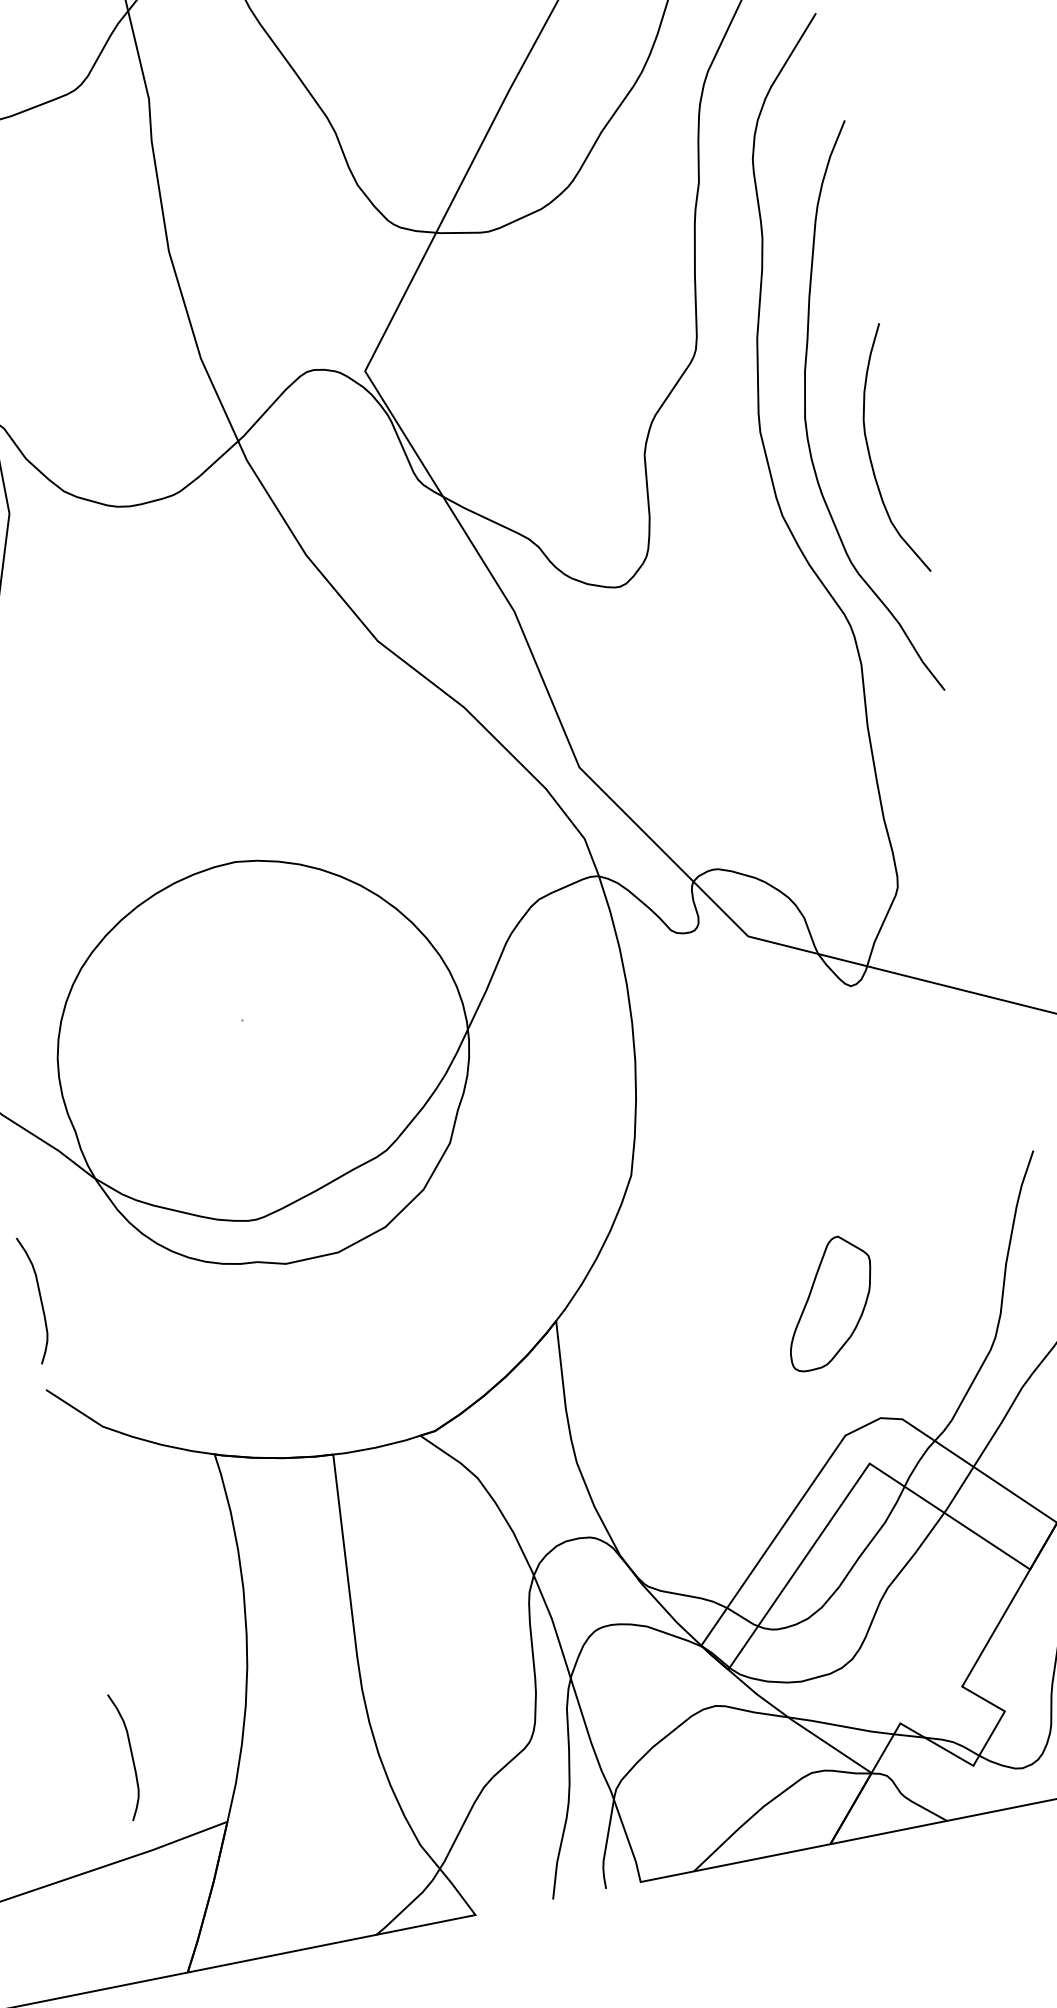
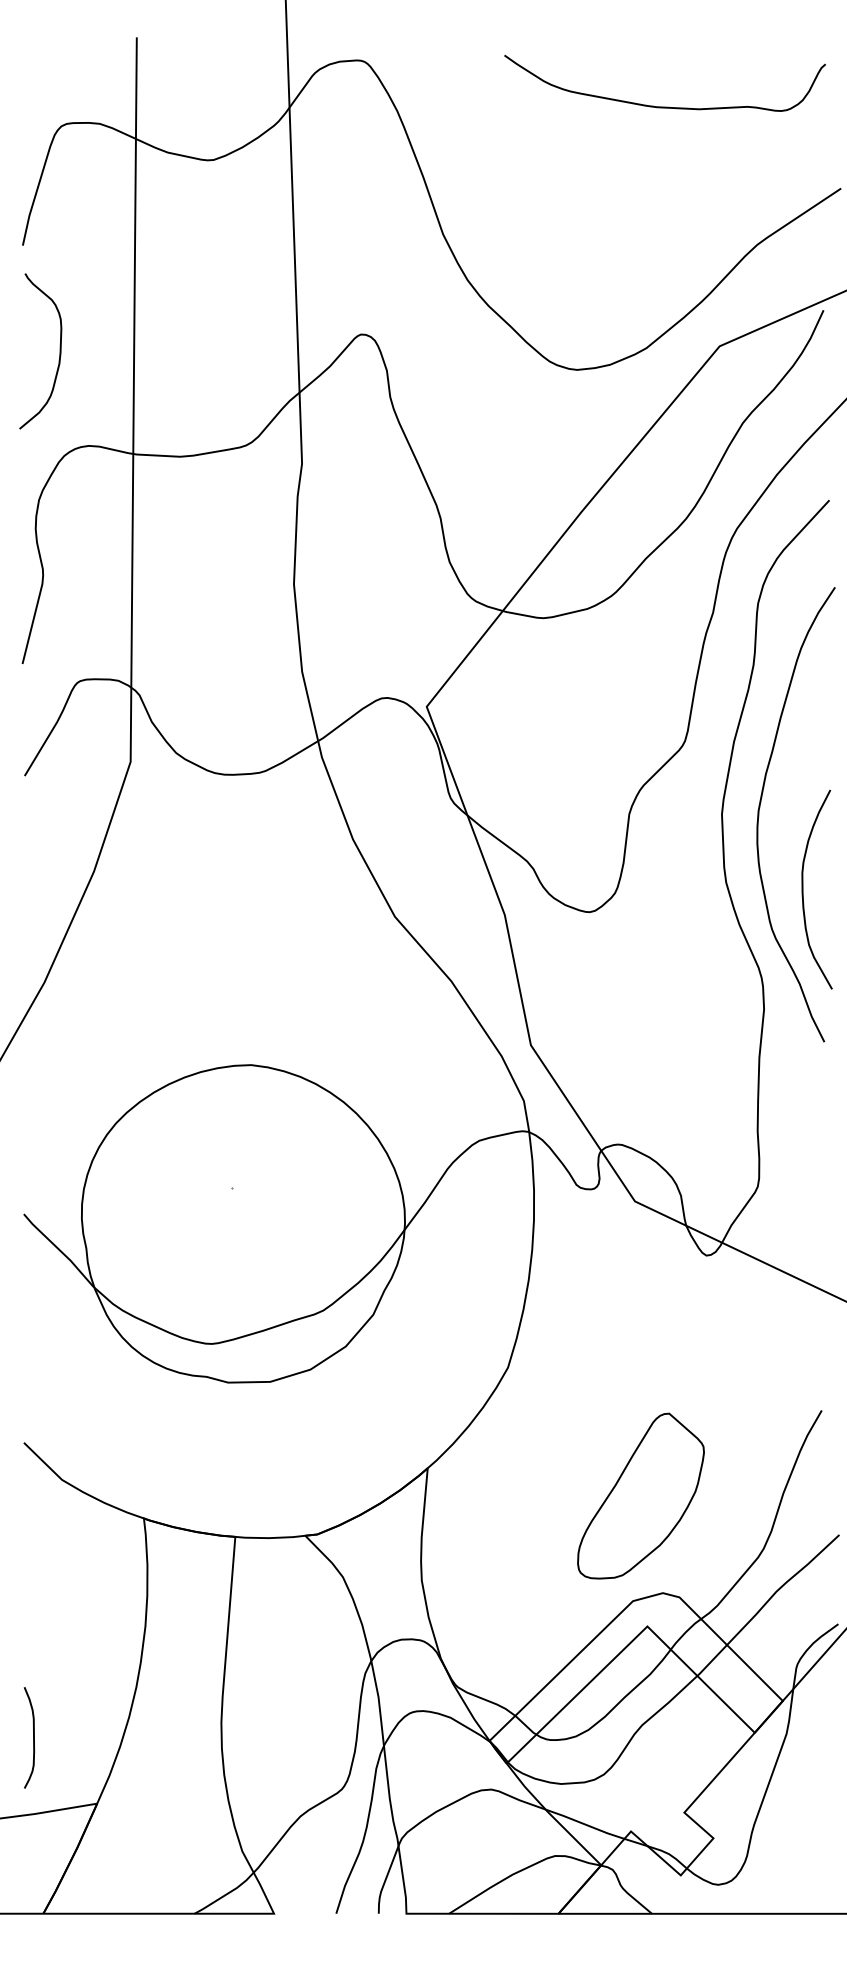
curve: (870, 454) -> (803, 889), moved
curve: (40, 1298) -> (33, 1371), removed
part: (828, 1301) -> (640, 1495), size x1.67

